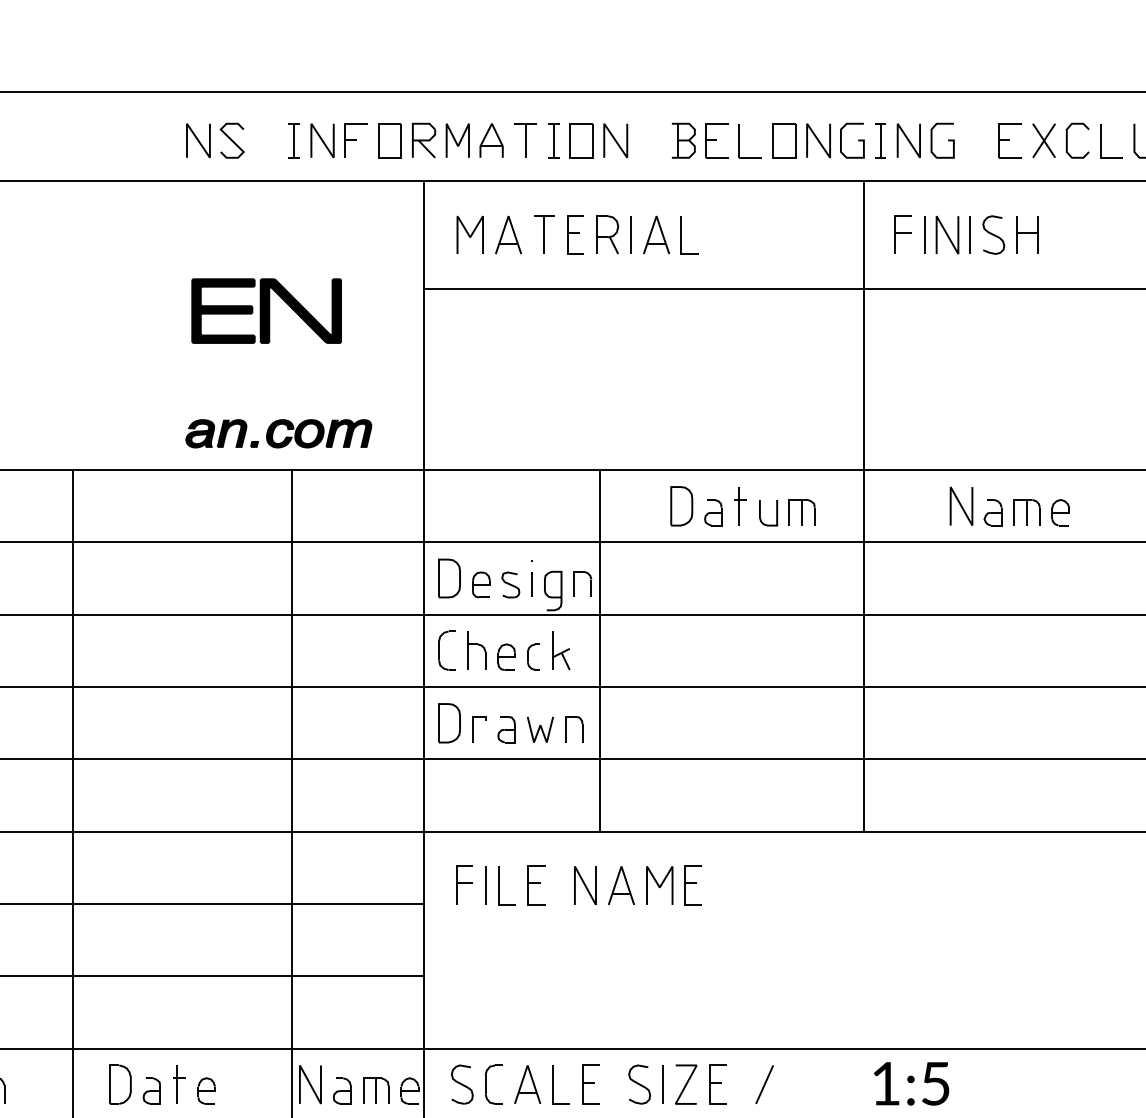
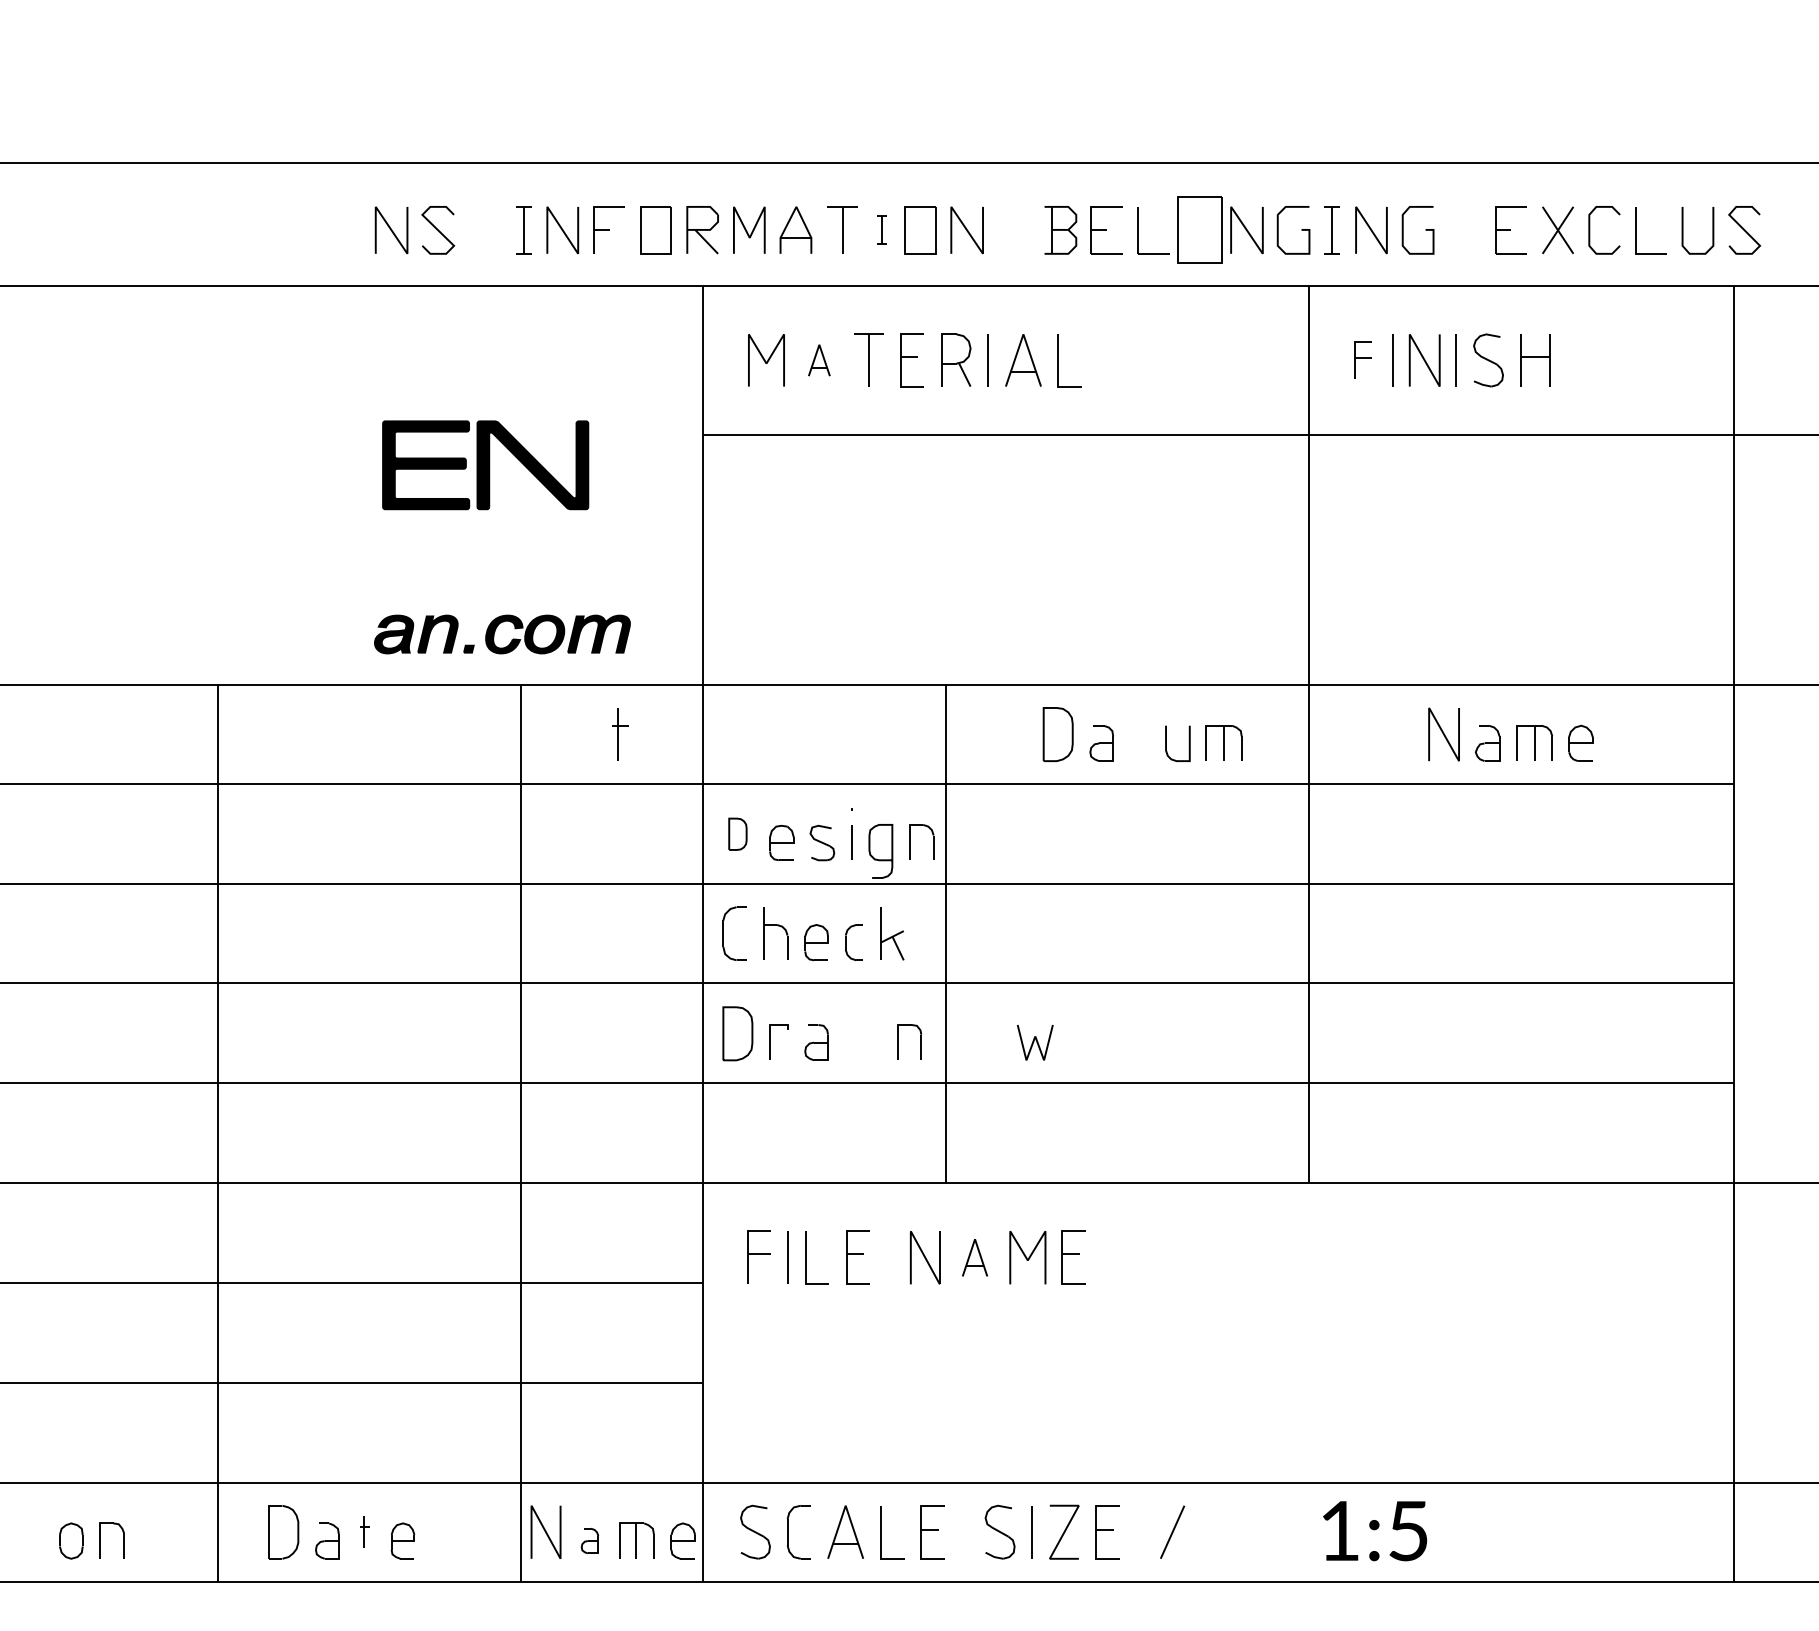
part: (553, 140) -> (881, 230), size x0.6
part: (784, 140) -> (1200, 230), size x1.4
part: (902, 234) -> (1362, 359), size x0.7
part: (508, 235) -> (819, 360), size x0.6
part: (740, 506) -> (620, 734), moved
part: (449, 578) -> (737, 834), size x0.6
curve: (539, 729) -> (1034, 1042), moved
part: (621, 885) -> (974, 1257), size x0.7
part: (178, 1084) -> (364, 1532), size x0.6
part: (341, 1090) -> (589, 1540), size x0.7

